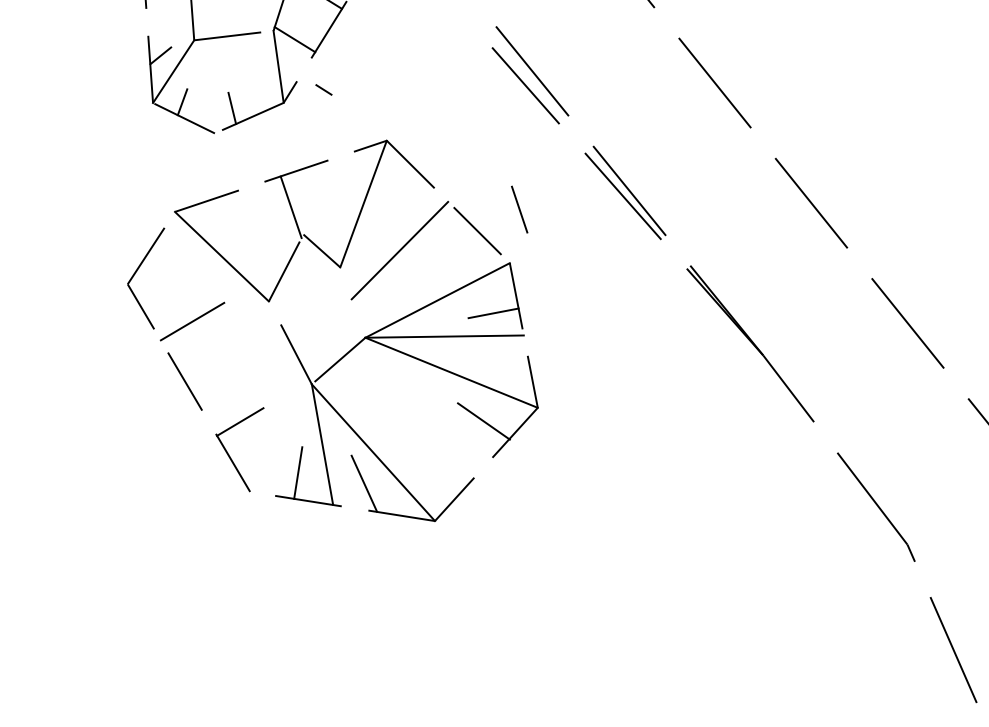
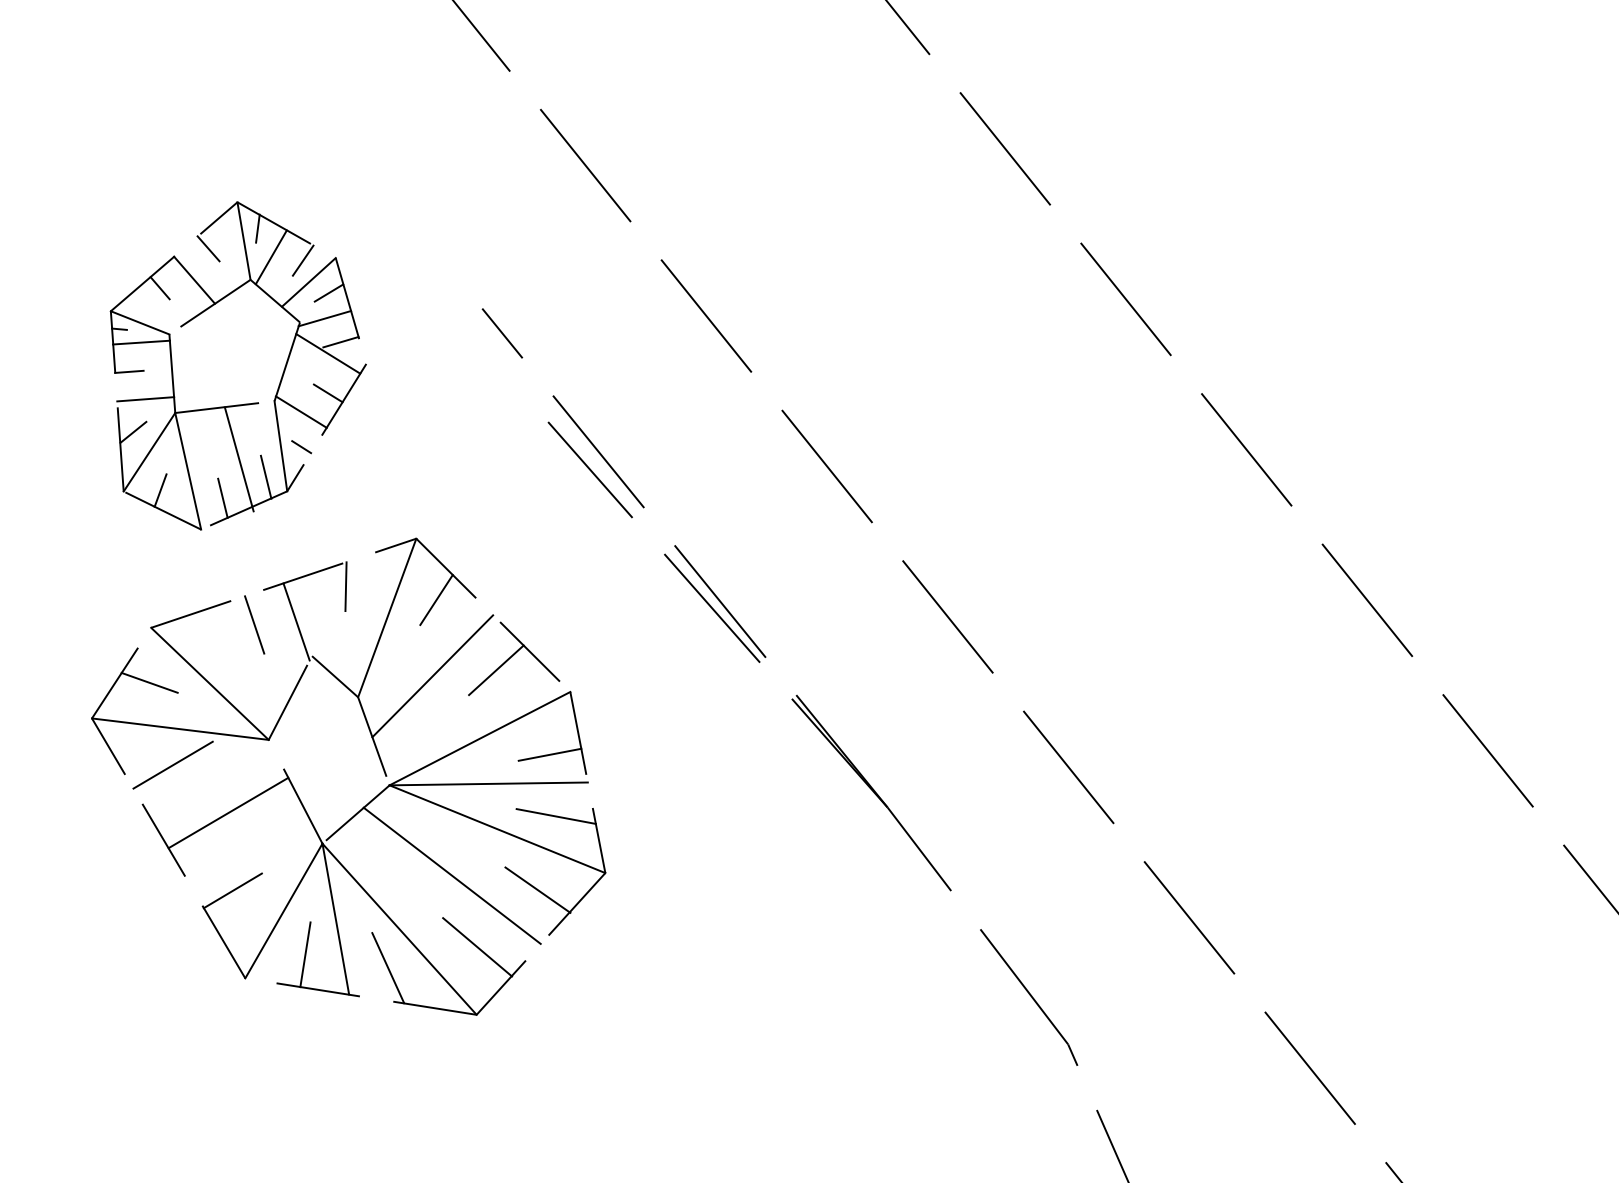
line: (157, 7) -> (129, 371), added
line: (315, 24) -> (327, 393), added
line: (170, 29) -> (145, 399), added
line: (244, 77) -> (238, 459), added
line: (204, 87) -> (188, 471), added
line: (323, 90) -> (301, 447), moved
line: (266, 91) -> (265, 476), added
line: (330, 178) -> (345, 586), added
line: (402, 189) -> (436, 599), added
line: (519, 209) -> (254, 624), moved
line: (450, 246) -> (496, 670), added
line: (173, 255) -> (149, 682), added
line: (198, 292) -> (180, 728), added
line: (352, 302) -> (373, 741), added
line: (236, 359) -> (228, 812), added
line: (497, 362) -> (555, 816), added
line: (414, 409) -> (451, 875), added
line: (280, 437) -> (283, 910), added
line: (435, 467) -> (477, 947), added

